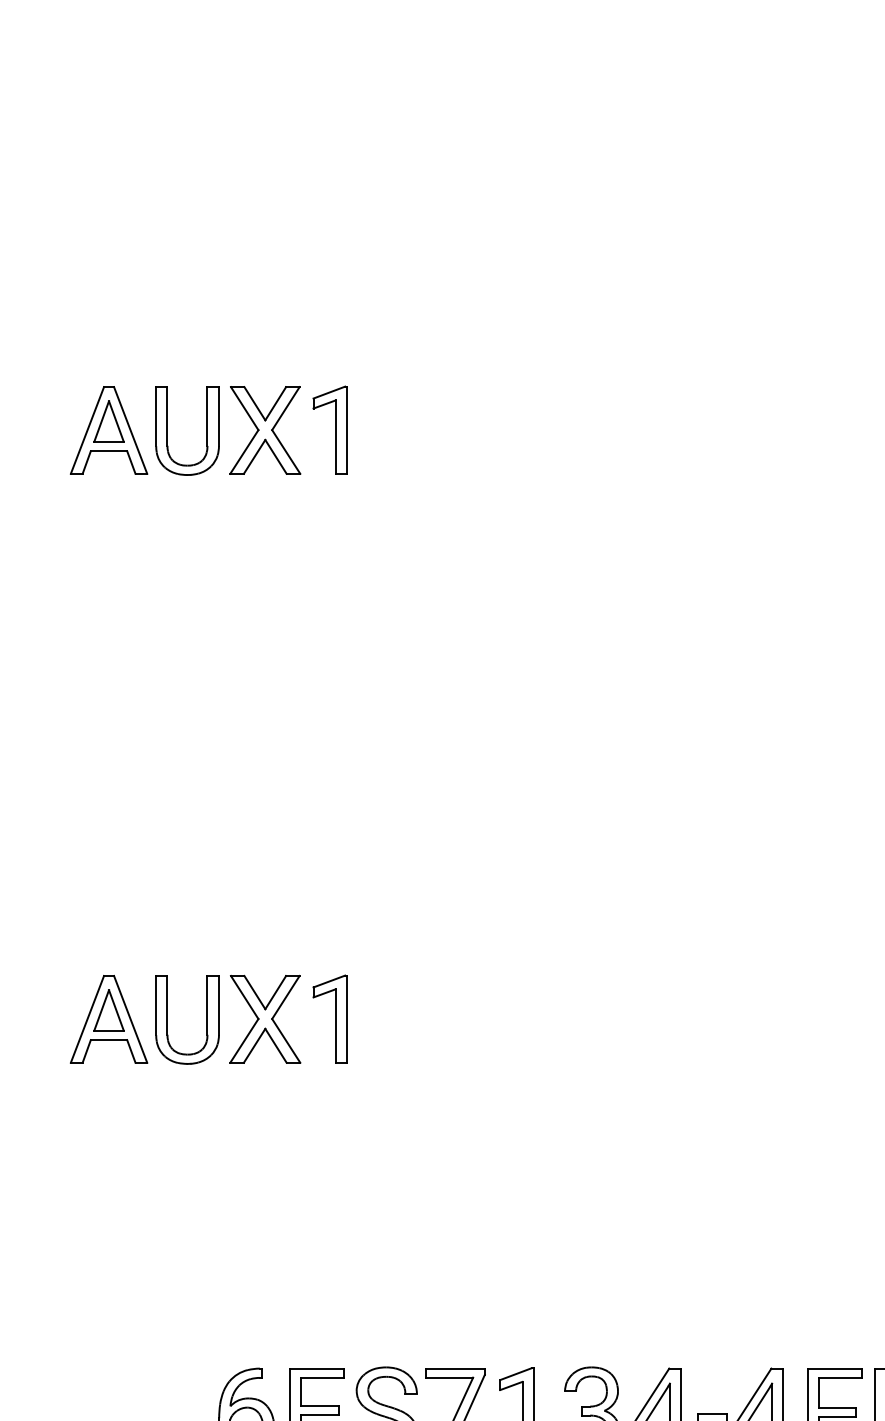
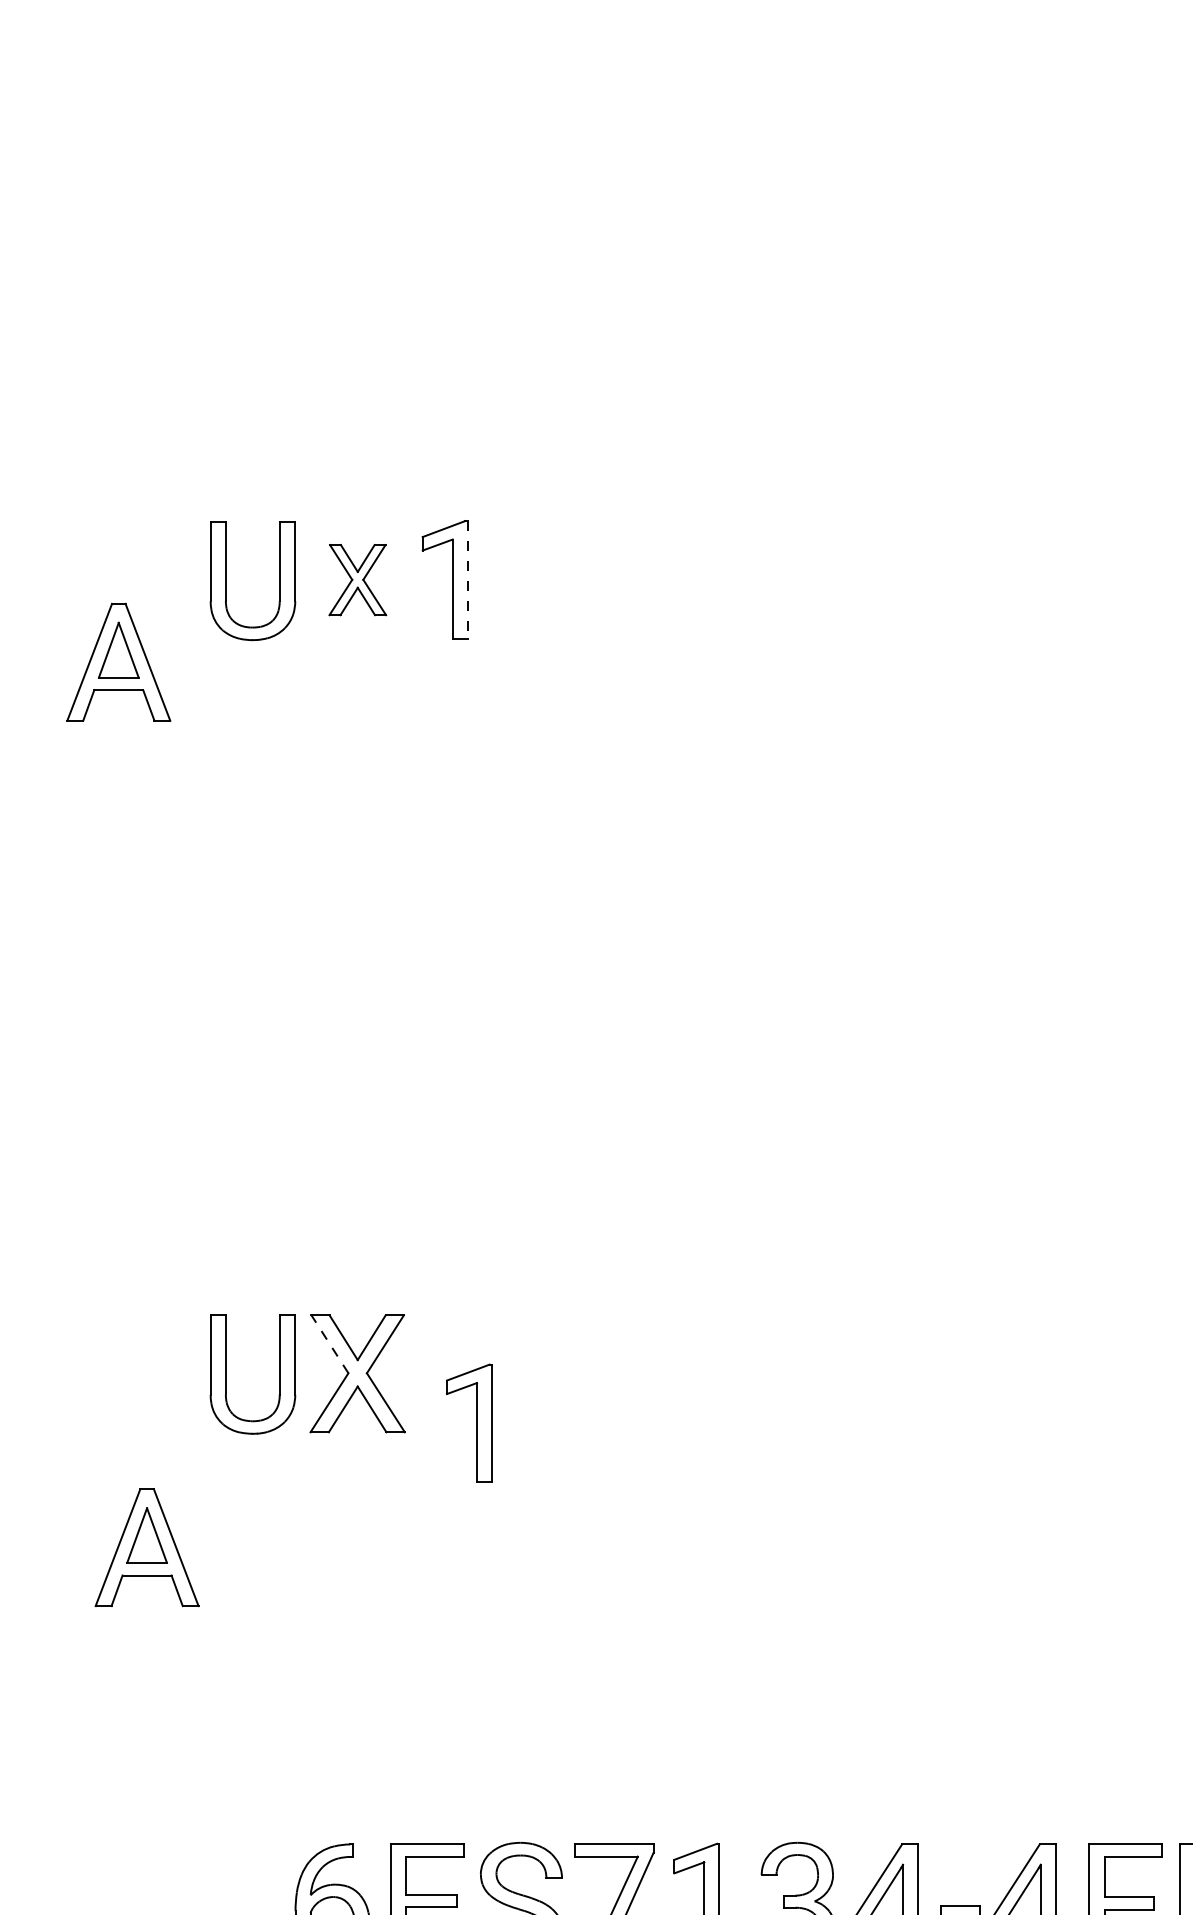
part: (108, 430) -> (118, 662), moved
part: (265, 430) -> (357, 580), size x0.6
line: (346, 430) -> (467, 580), solid -> dashed
line: (244, 997) -> (329, 1344), solid -> dashed
part: (329, 1018) -> (468, 1422), moved
part: (109, 1019) -> (147, 1547), moved

